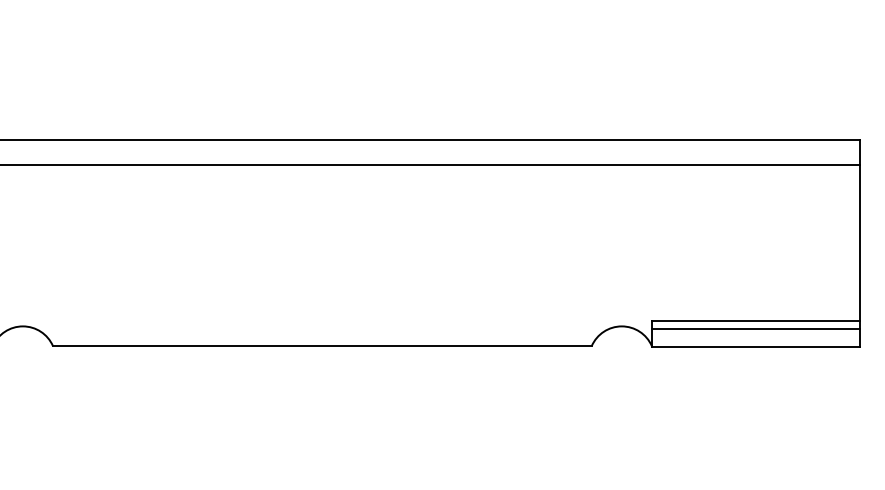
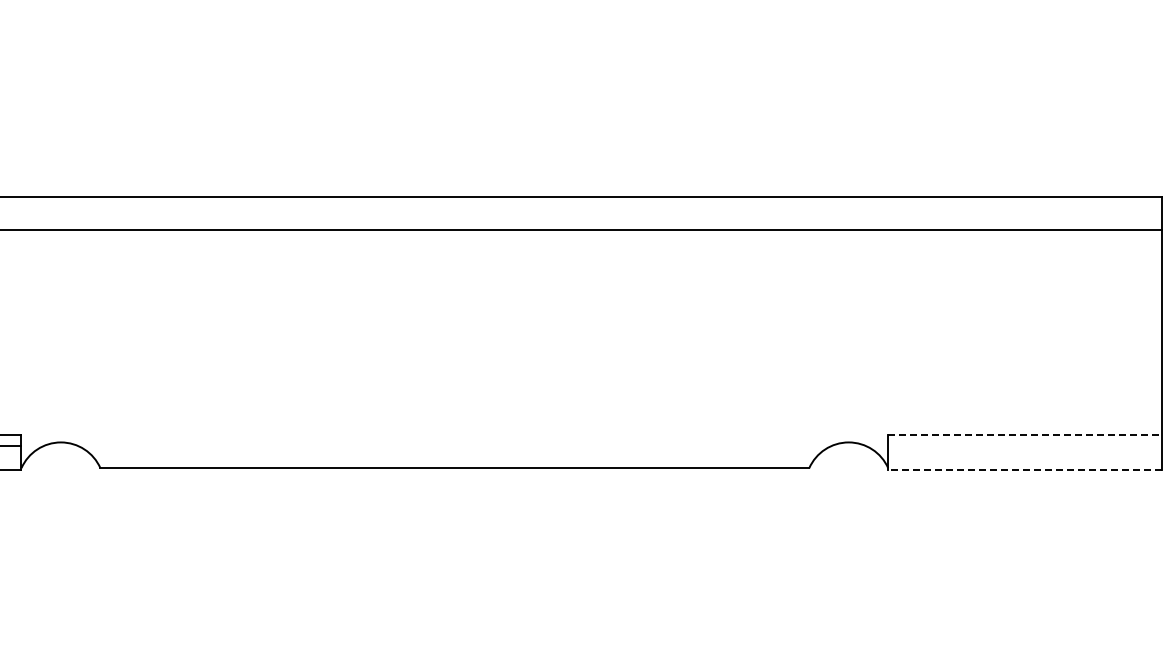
line: (755, 321) -> (1024, 435), solid -> dashed
line: (755, 329) -> (1024, 446), removed
line: (755, 346) -> (1024, 469), solid -> dashed

